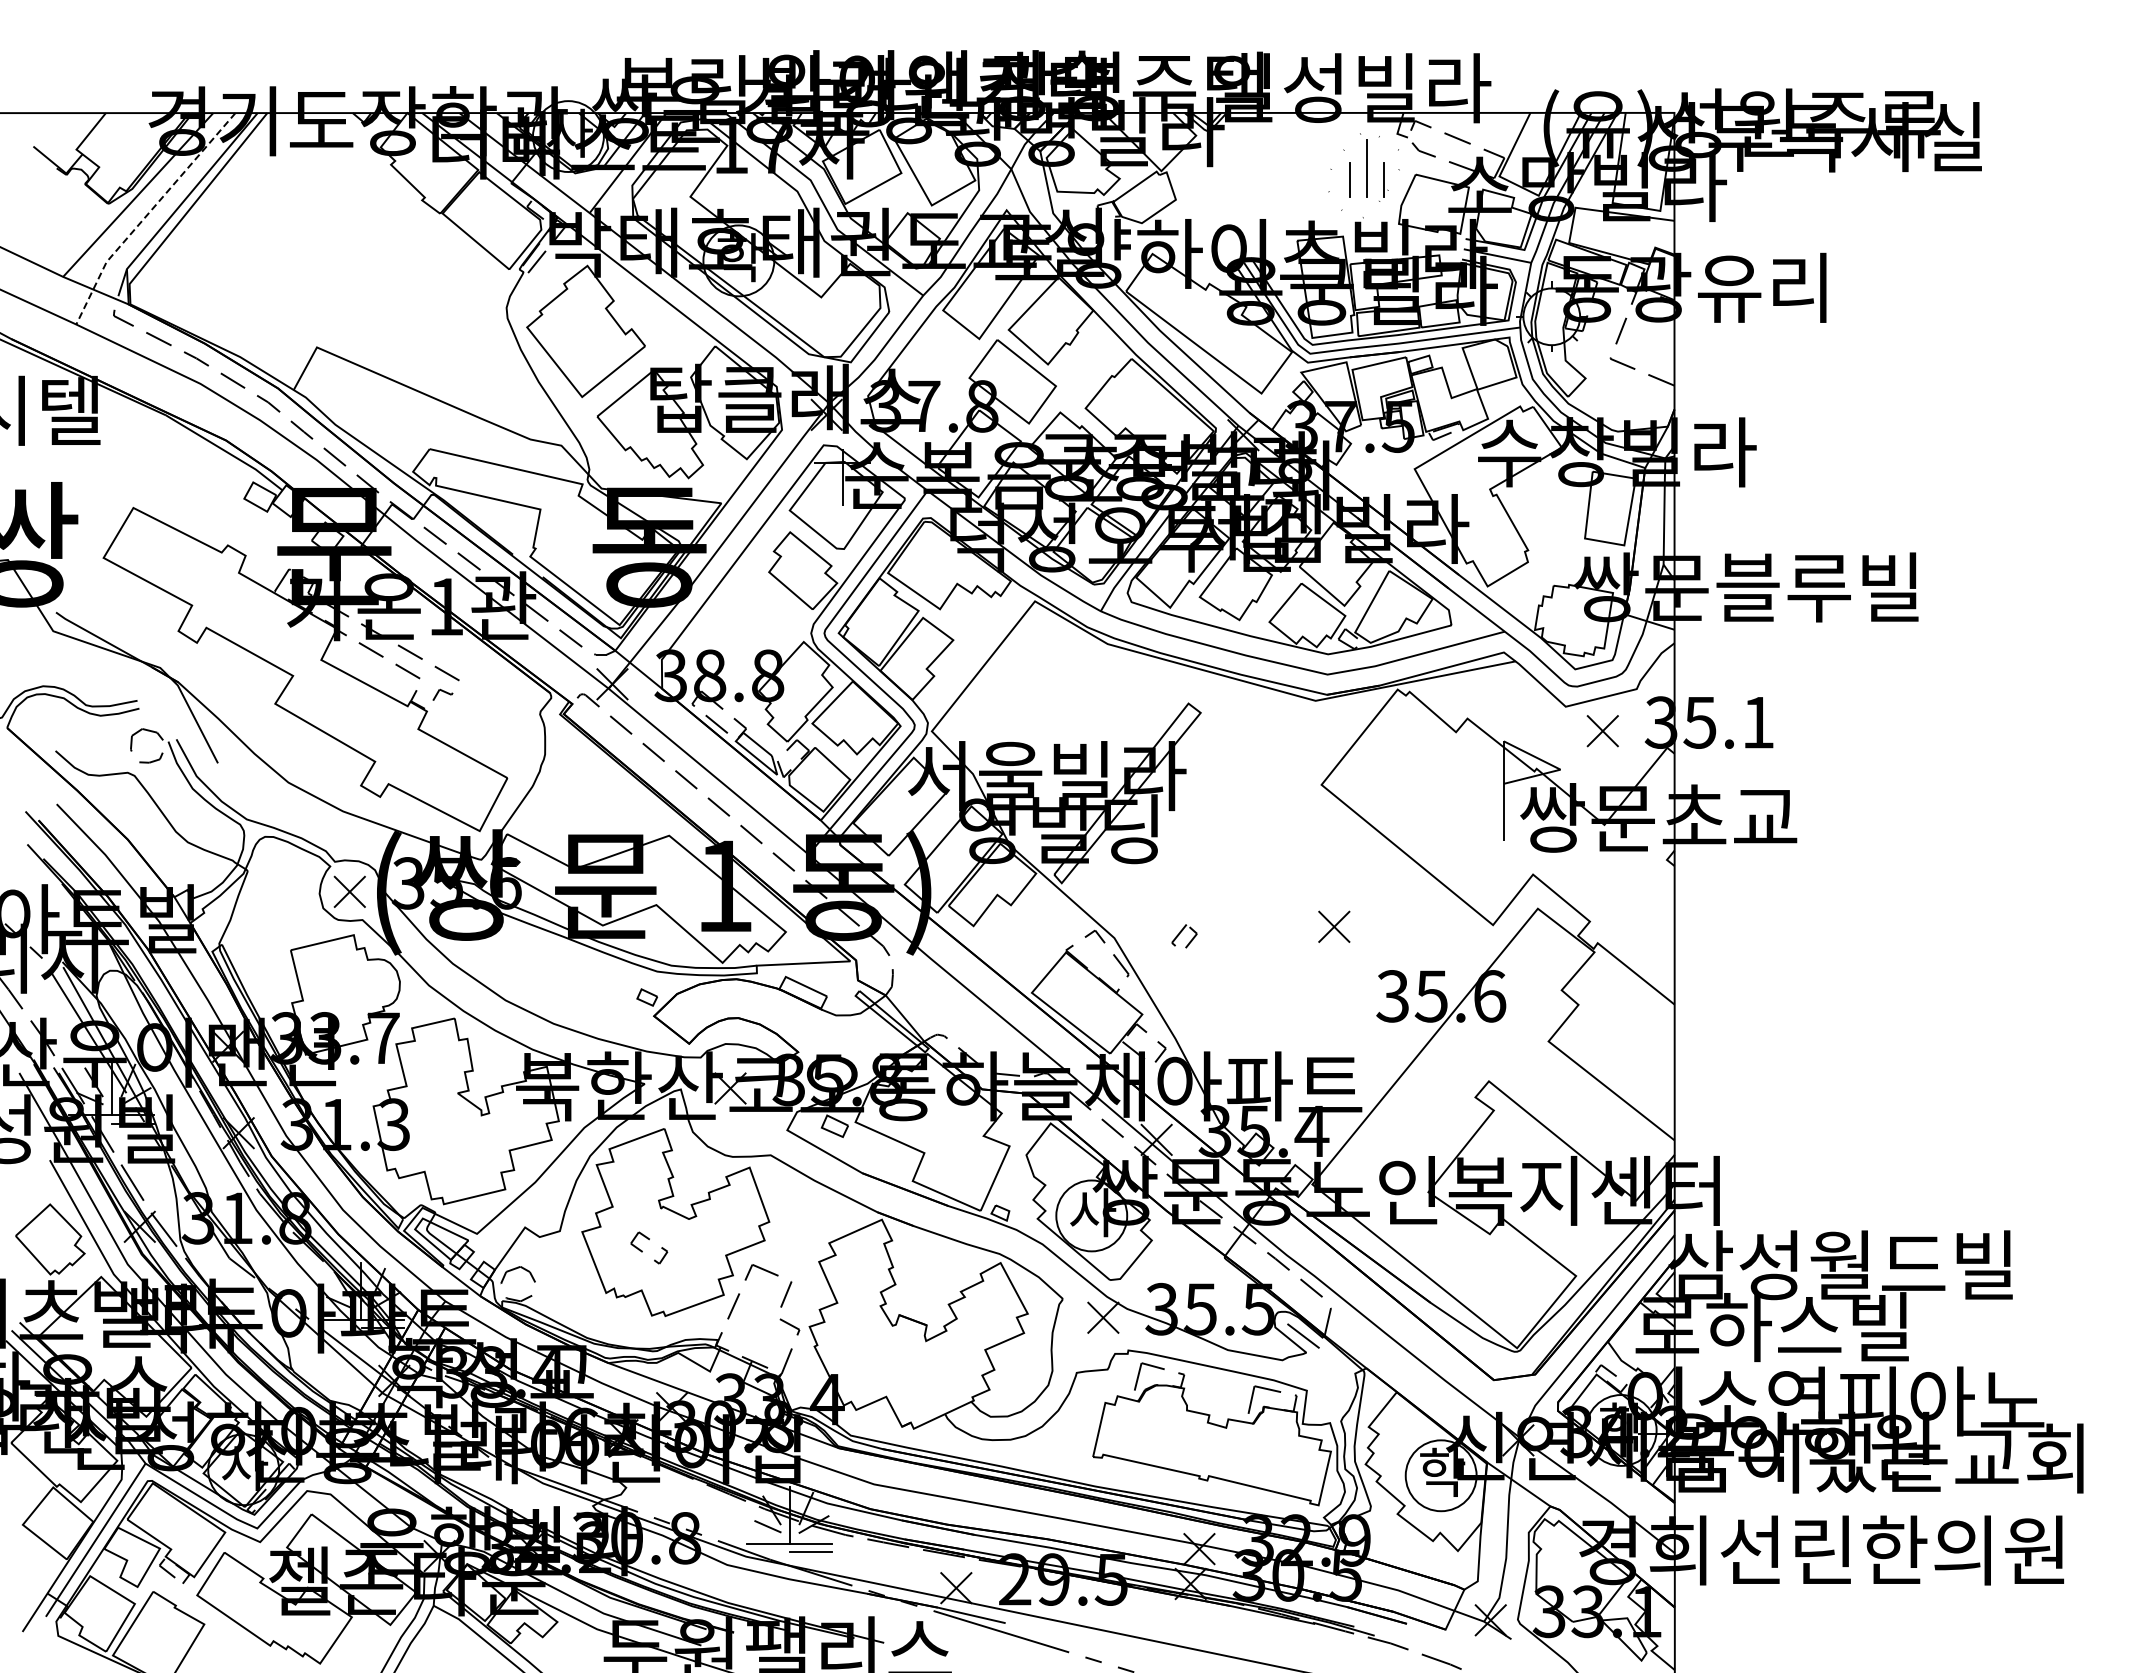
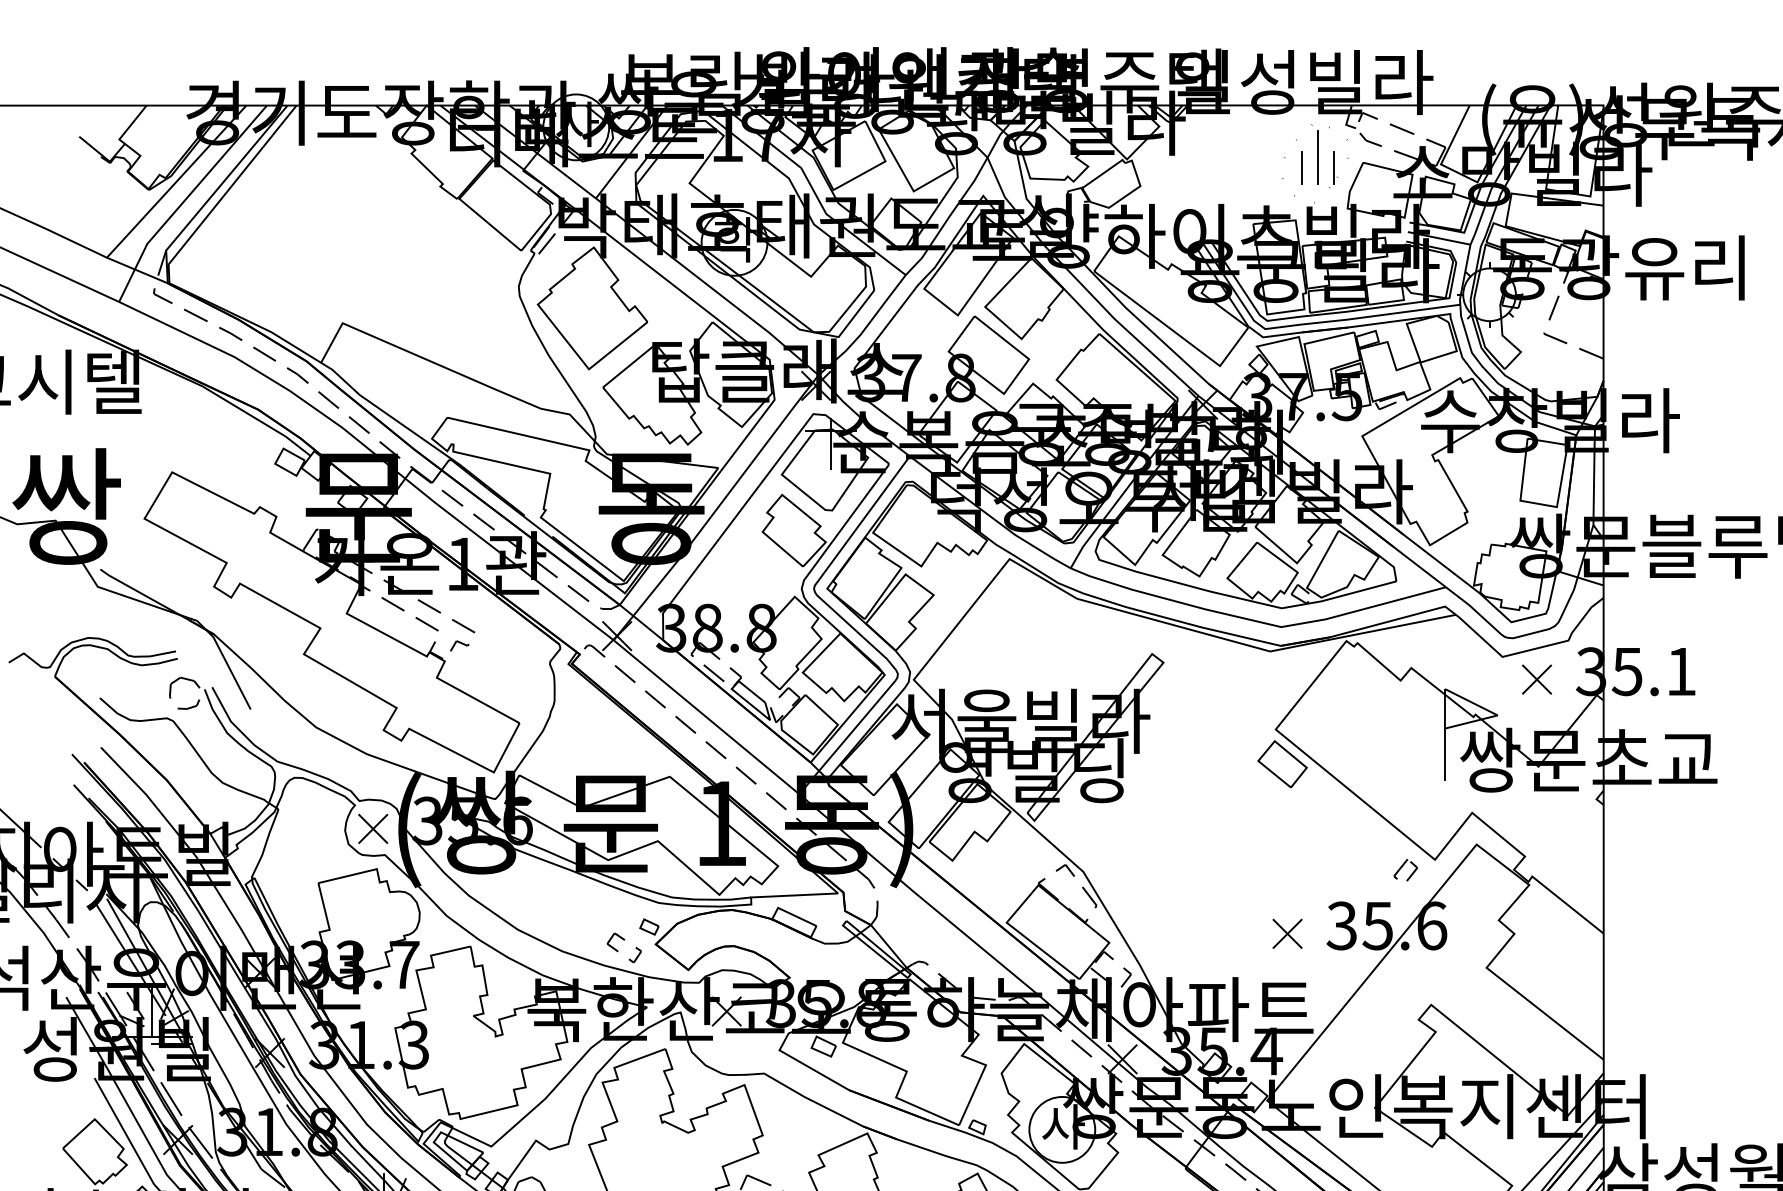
line: (147, 214) -> (185, 199), dashed -> solid
part: (1328, 821) -> (1282, 763), added
part: (1334, 926) -> (1287, 933), moved
part: (1184, 936) -> (1405, 870), moved
part: (649, 1240) -> (624, 940), moved

